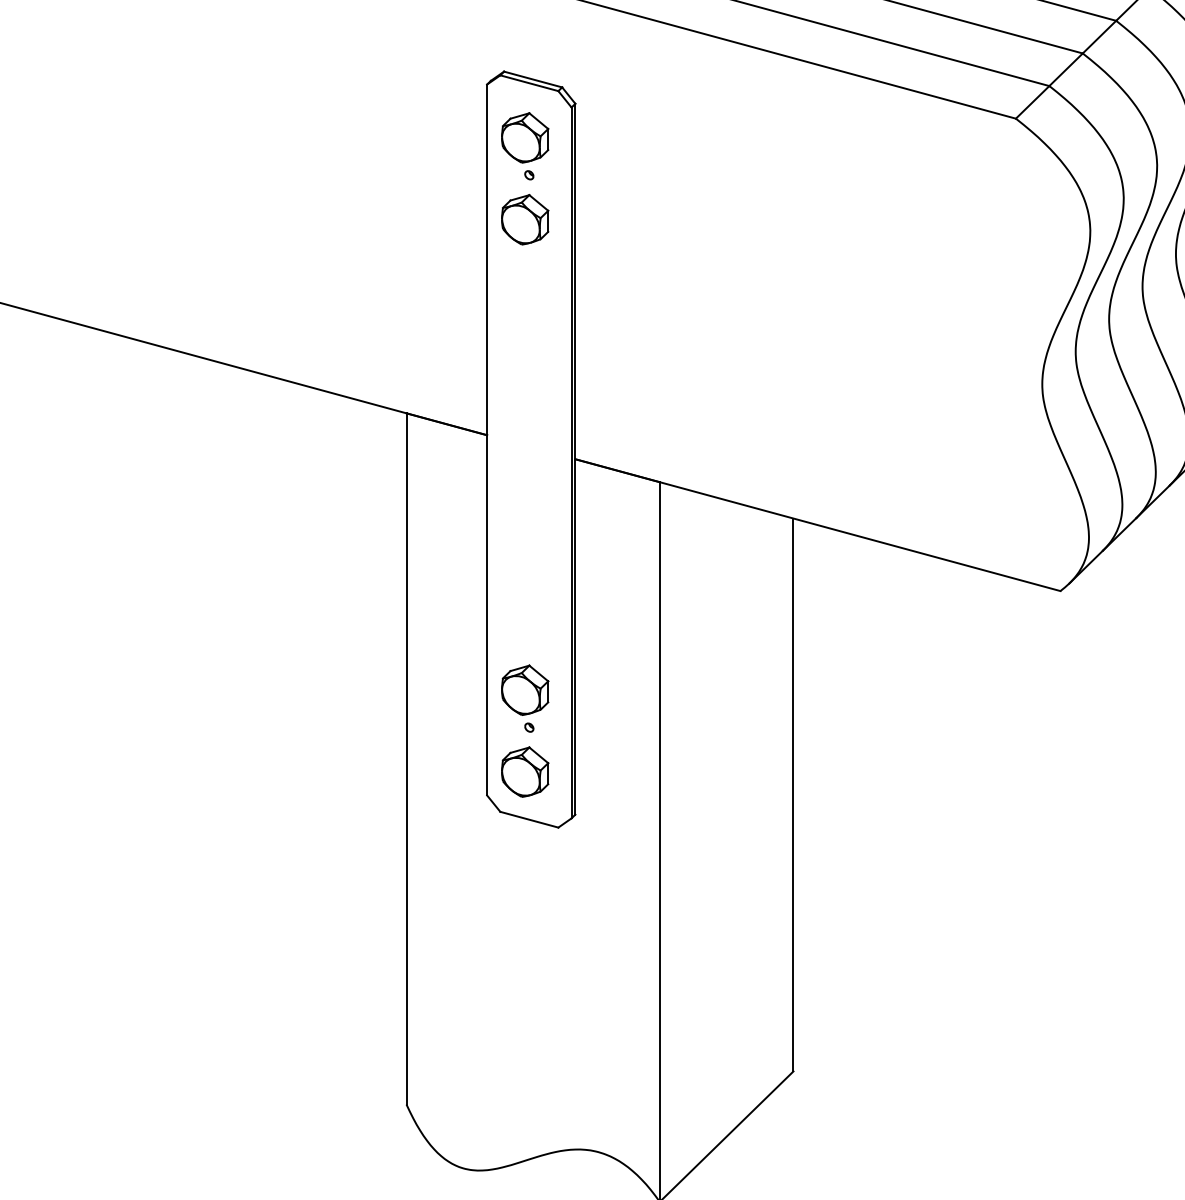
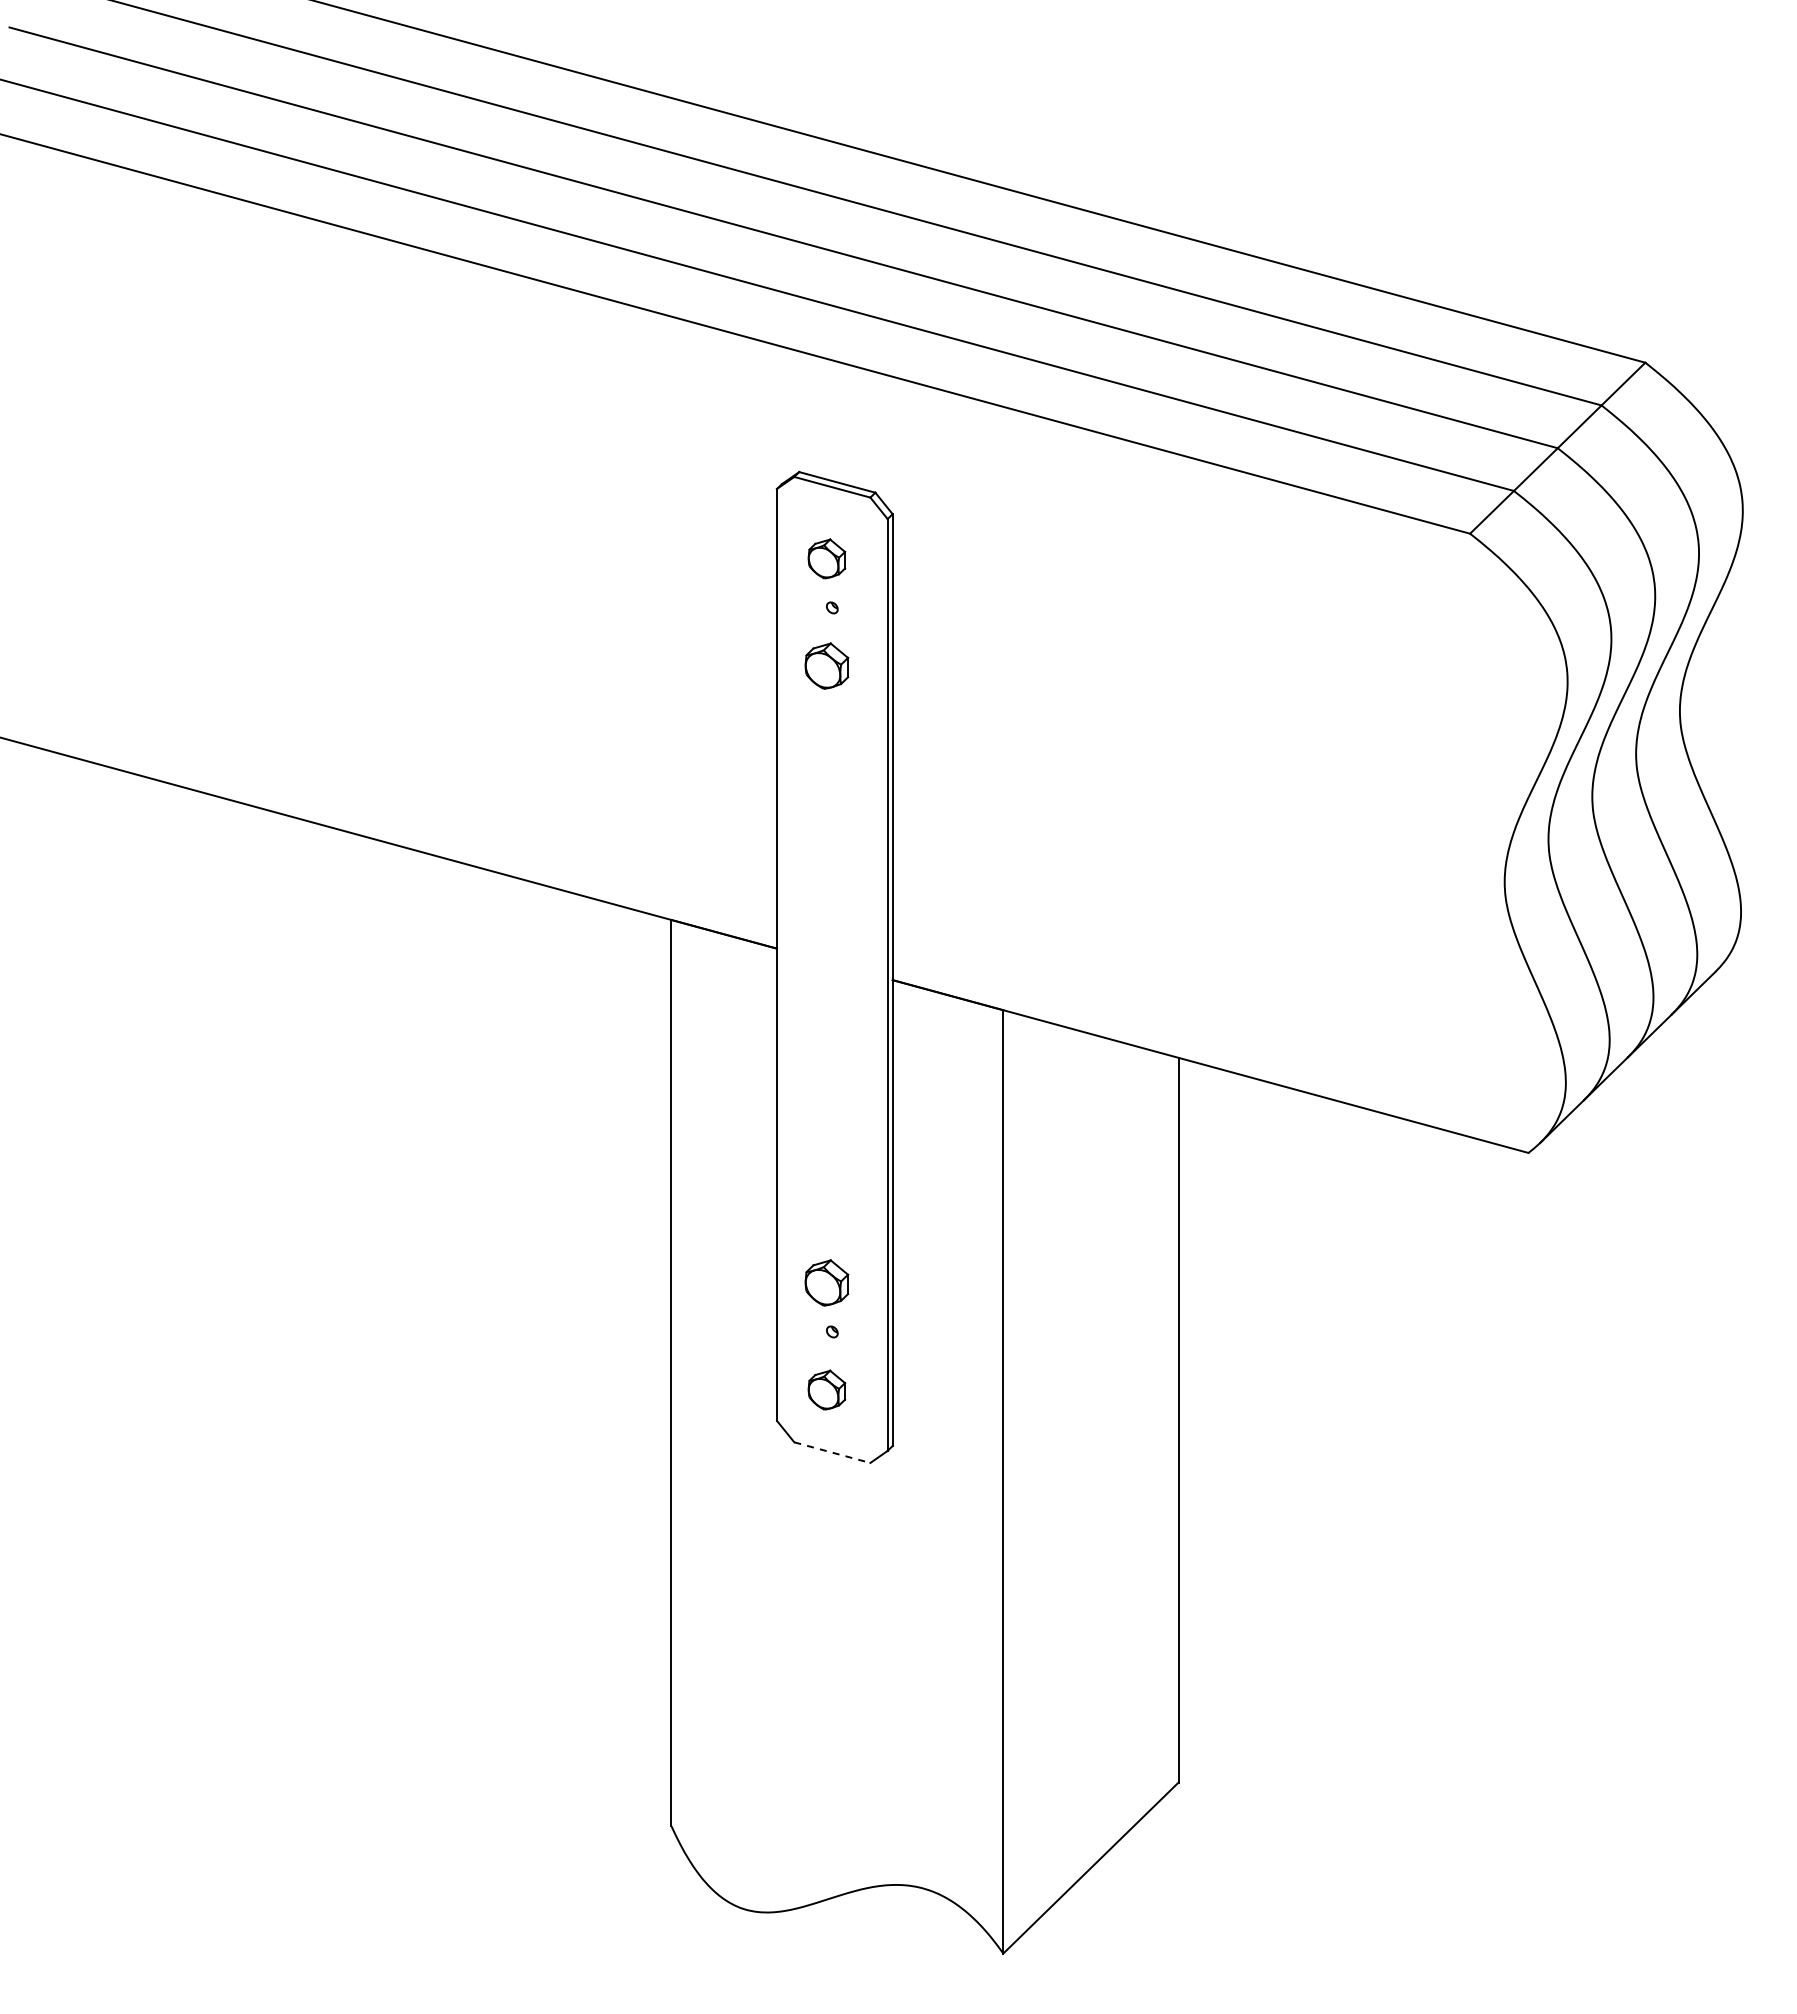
part: (524, 137) -> (826, 558), size x0.6
part: (524, 219) -> (826, 665), size x0.7
part: (524, 689) -> (826, 1282), size x0.7
part: (524, 771) -> (826, 1389), size x0.6
line: (529, 819) -> (832, 1452), solid -> dashed

